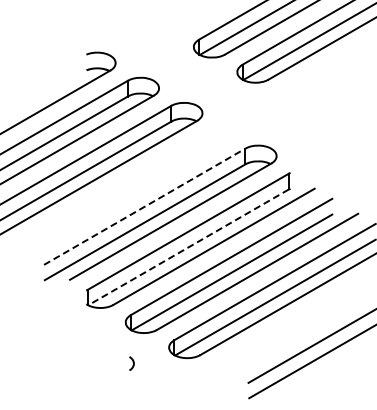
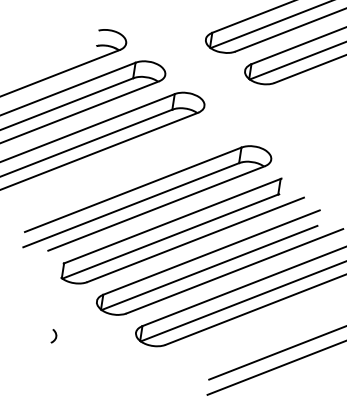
line: (145, 206) -> (134, 189), dashed -> solid
line: (188, 247) -> (170, 236), dashed -> solid
curve: (132, 362) -> (55, 335), moved

